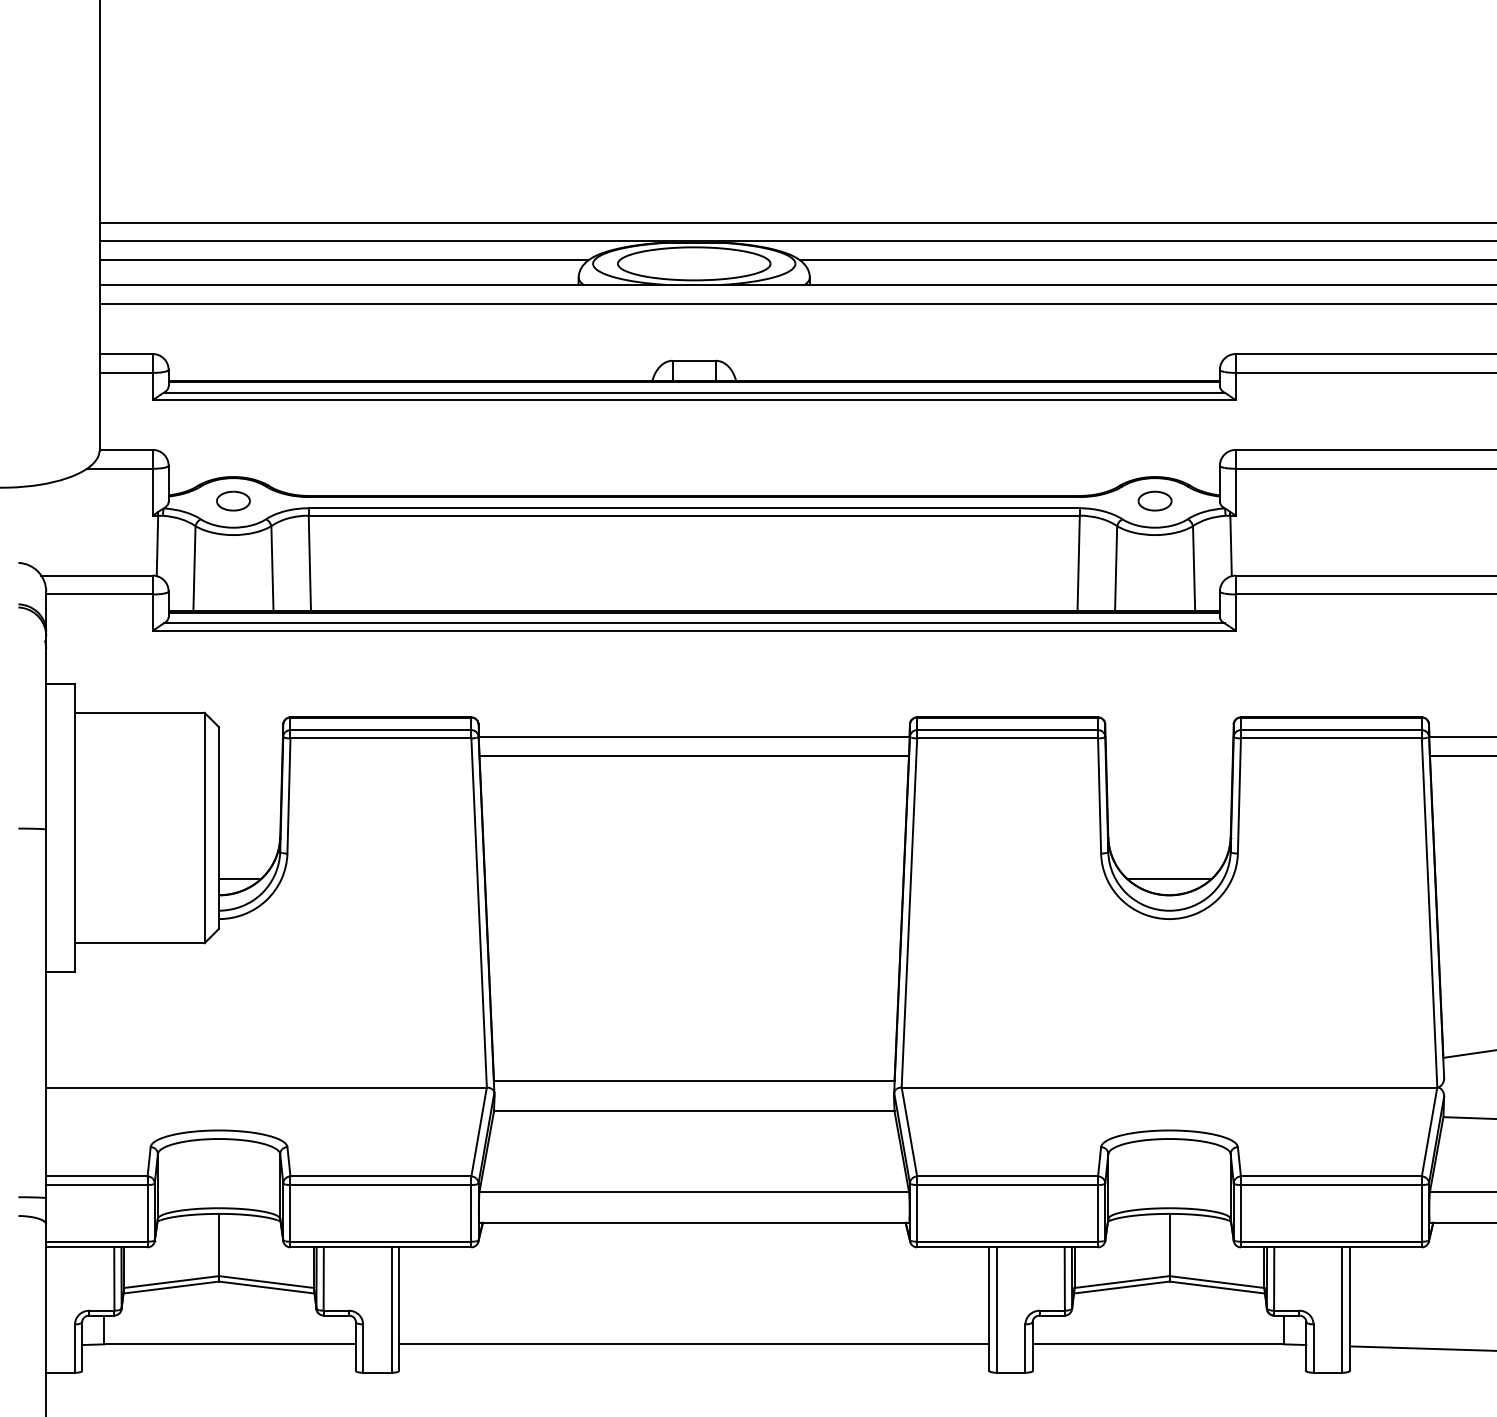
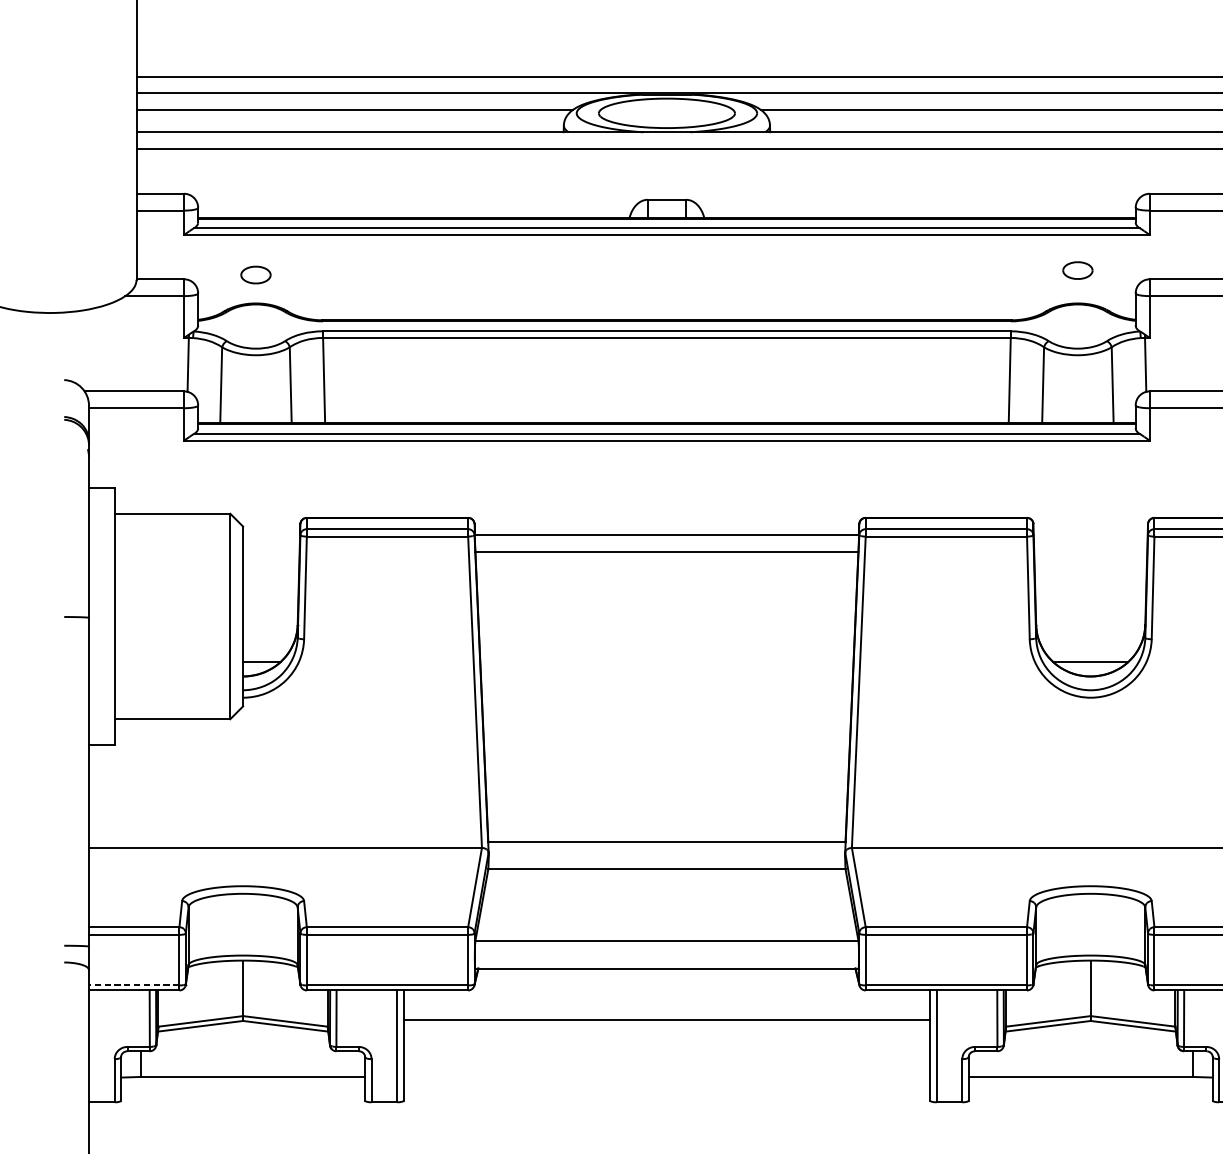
part: (233, 500) -> (256, 274), moved
part: (1154, 500) -> (1077, 270), moved
line: (96, 1241) -> (133, 985), solid -> dashed
line: (694, 1344) -> (667, 1020), moved

